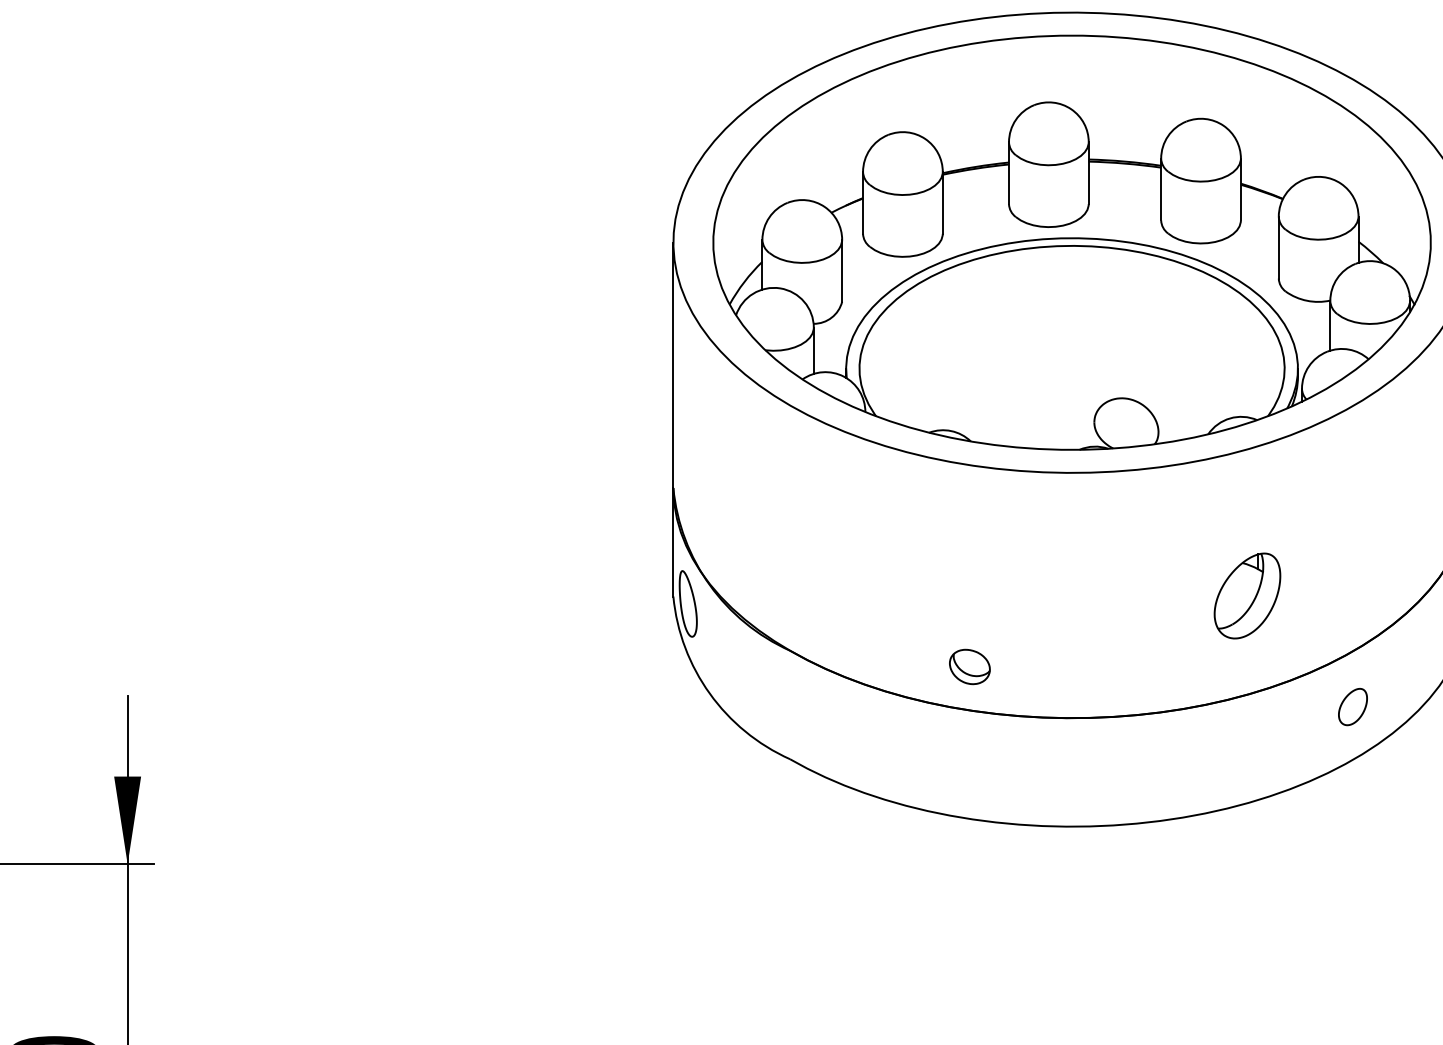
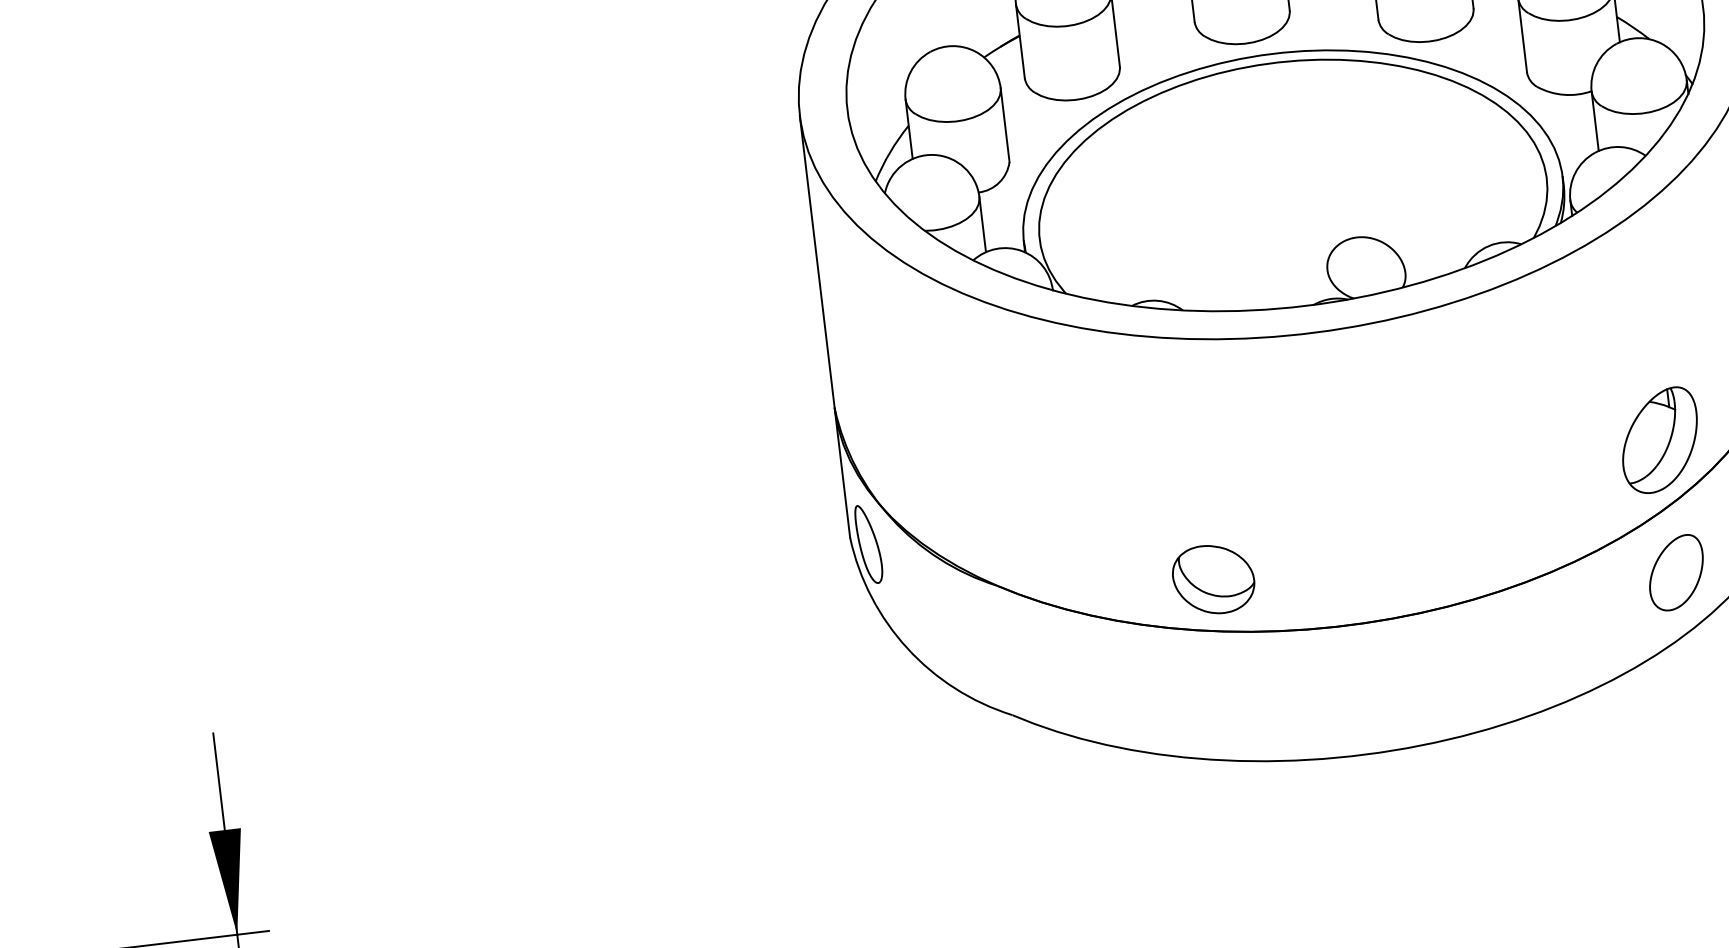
part: (1247, 595) -> (1659, 439), moved
part: (969, 666) -> (1213, 579), size x1.67
part: (1352, 706) -> (1675, 572), size x1.67

